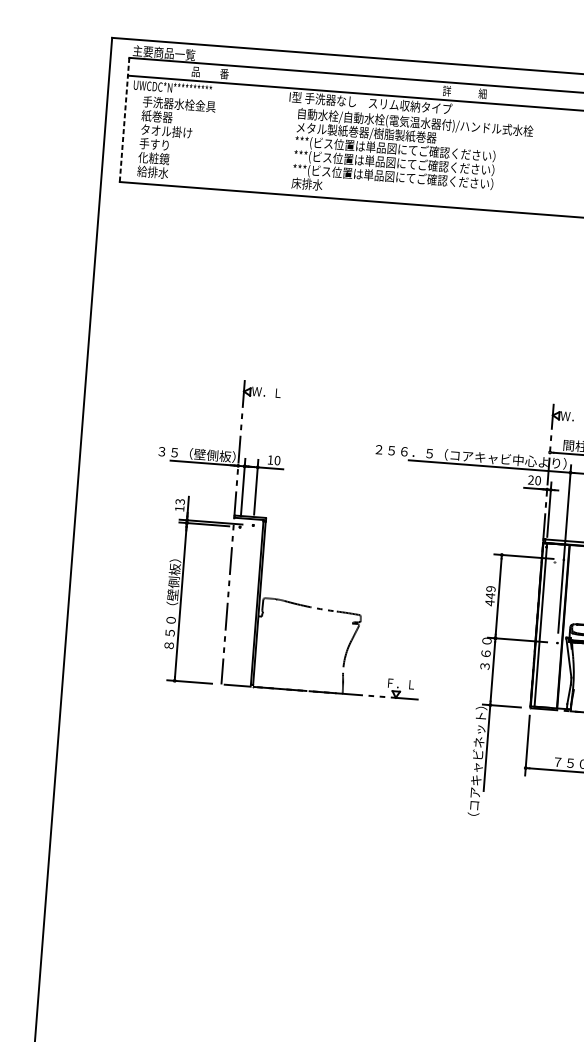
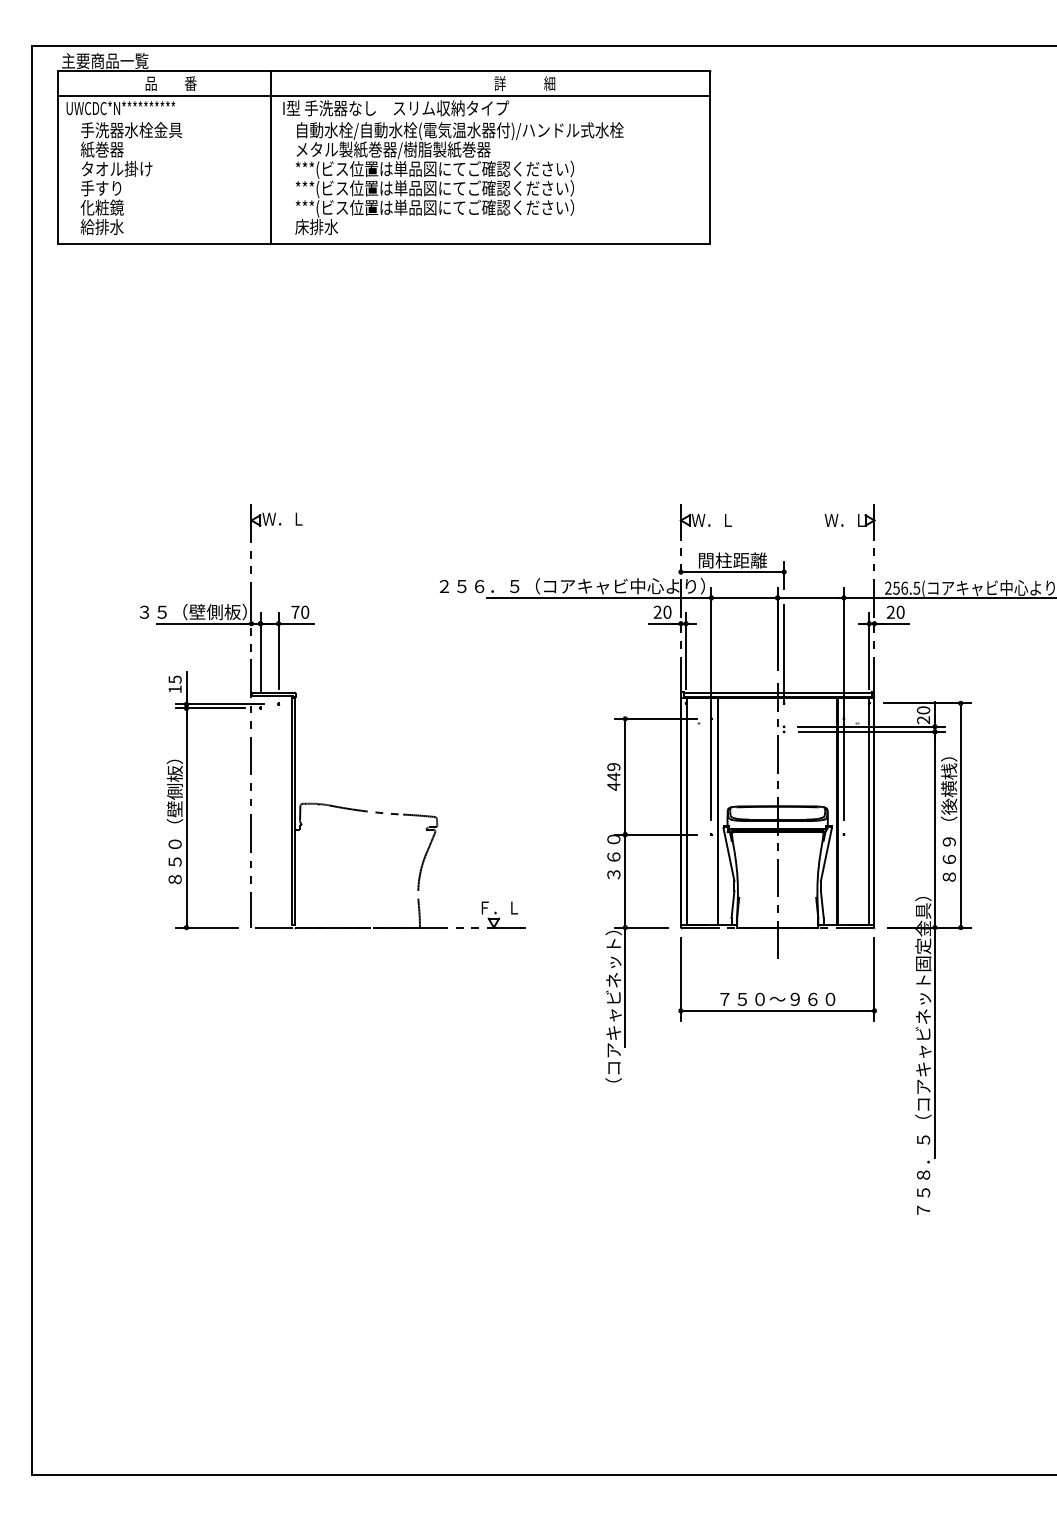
line: (124, 120) -> (57, 158), dashed -> solid
line: (277, 131) -> (270, 157), added
text: (270, 459) -> (295, 611), 10 -> 70
text: (179, 501) -> (174, 679), 13 -> 15

